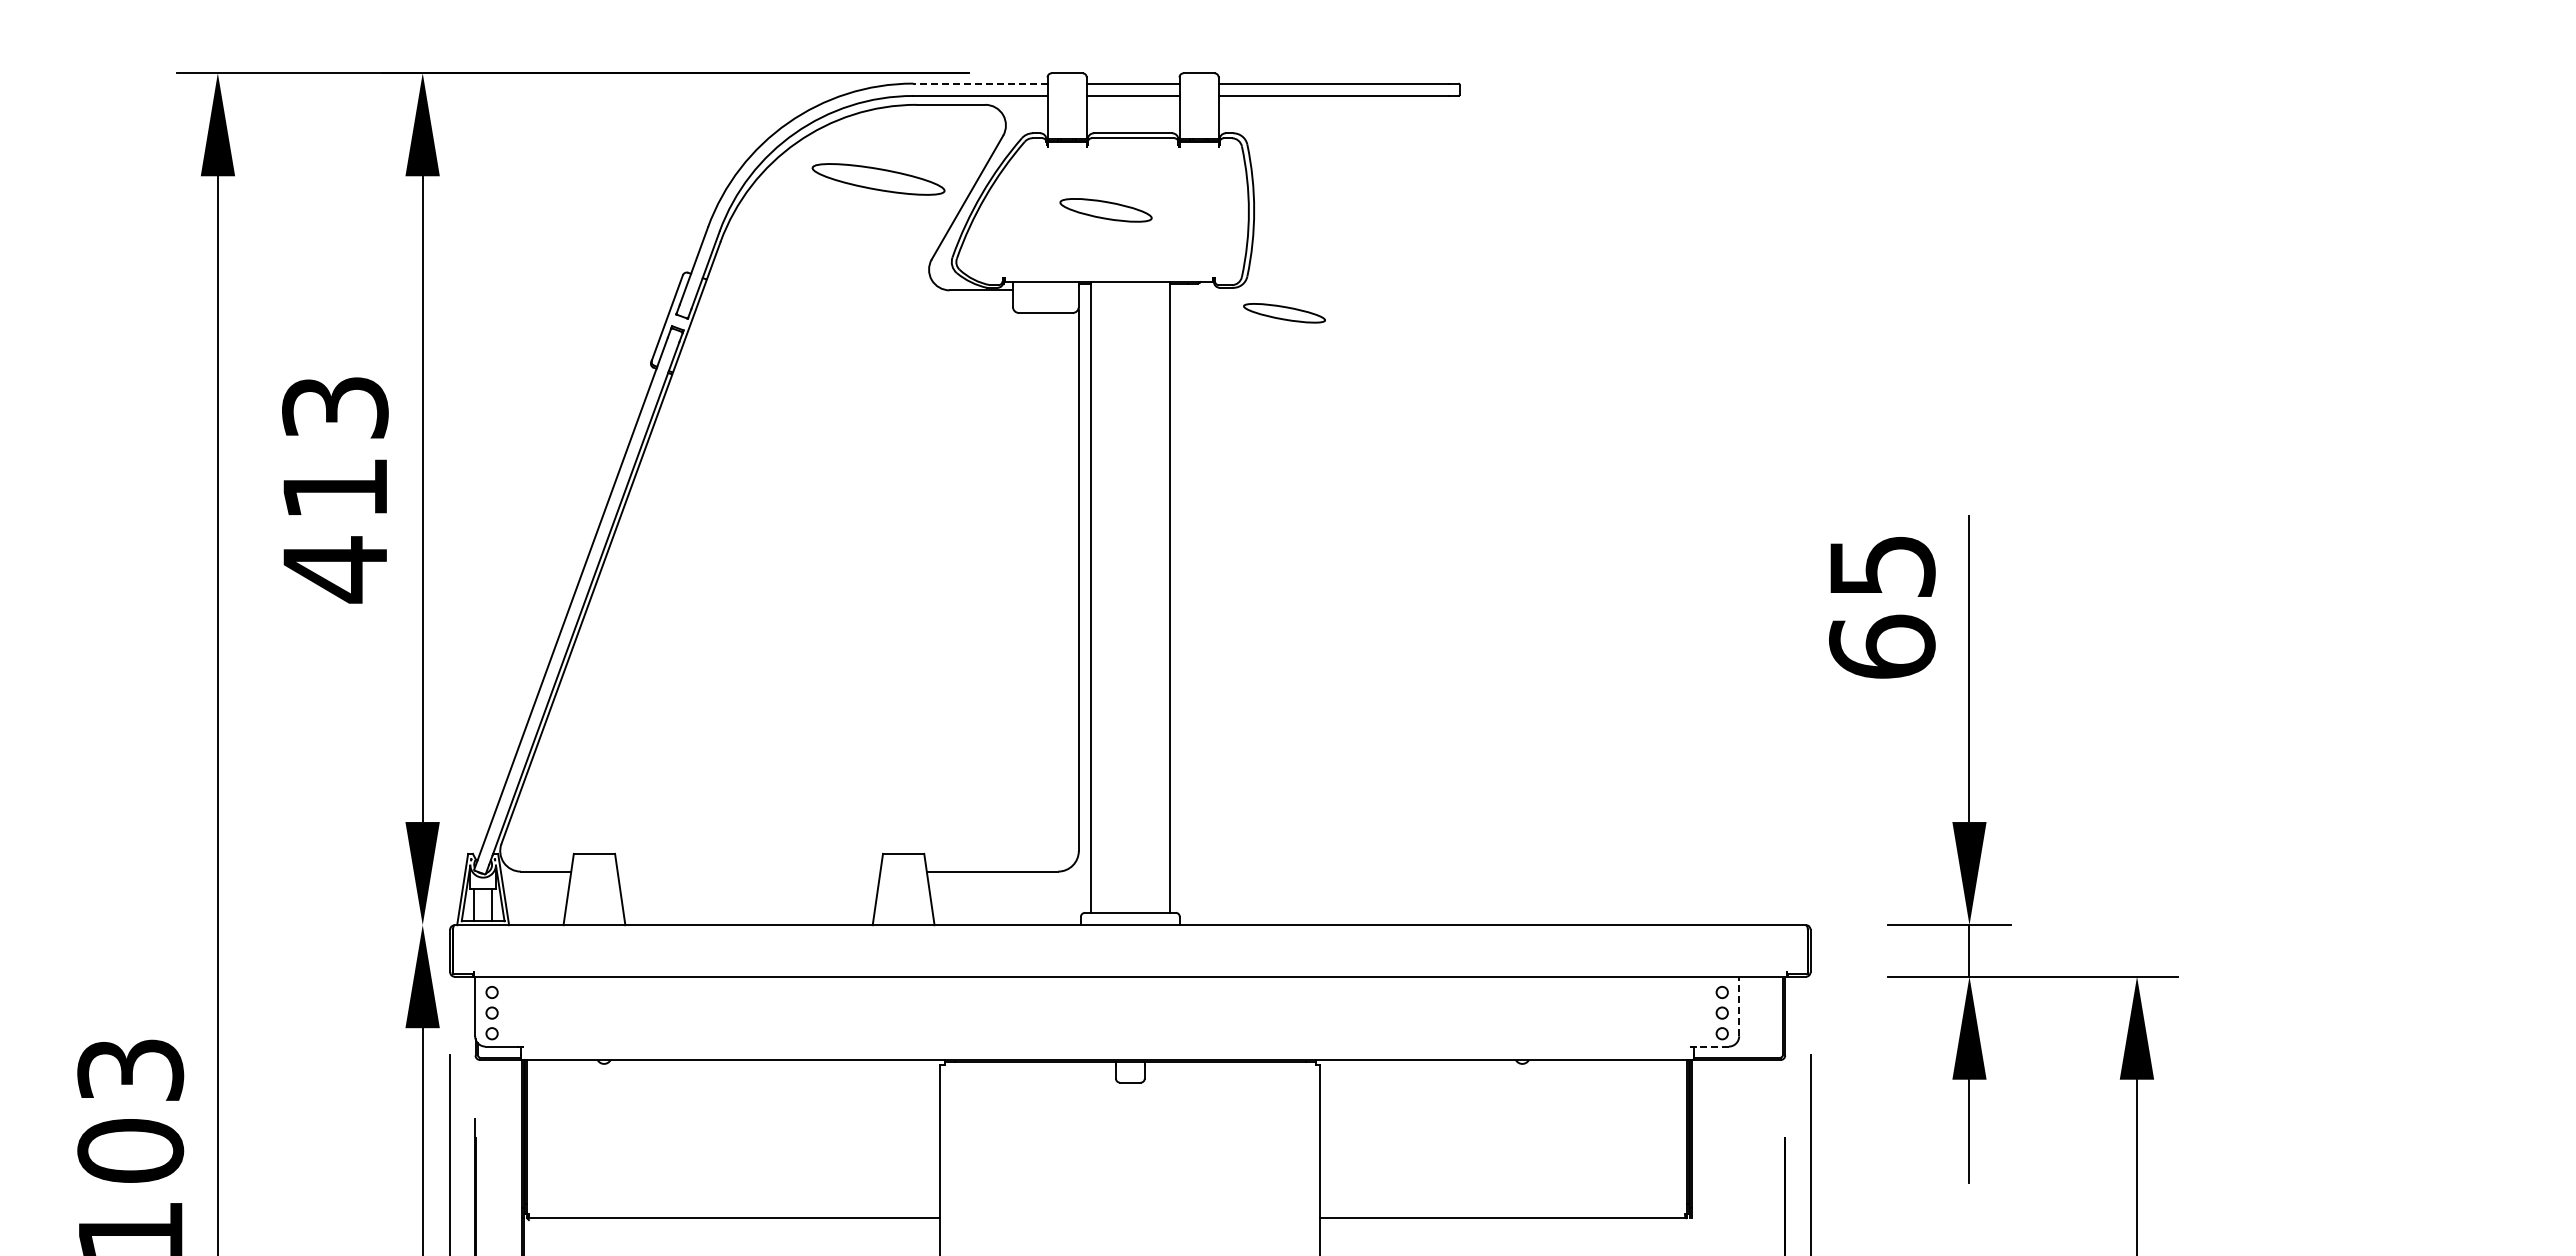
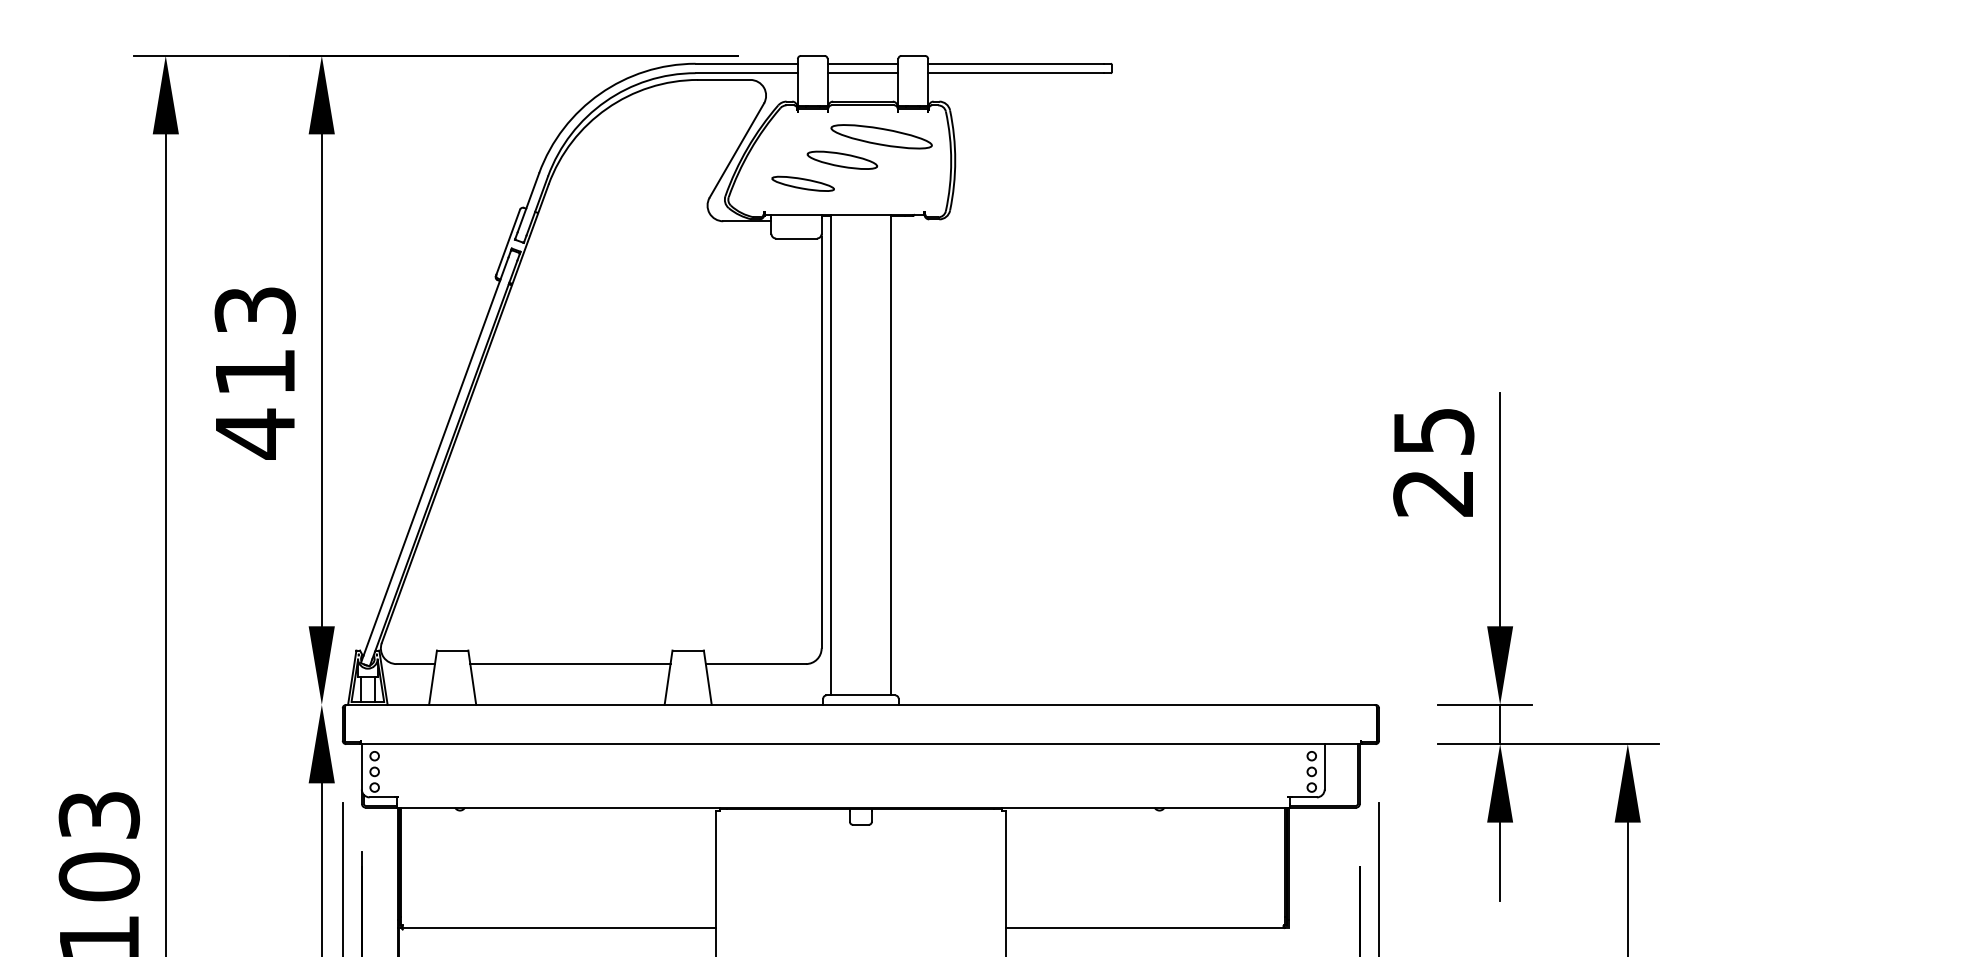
line: (979, 83) -> (745, 63), dashed -> solid
part: (878, 179) -> (881, 136), moved
part: (1284, 313) -> (803, 184), moved
text: (1882, 646) -> (1433, 492), 65 -> 25
line: (748, 871) -> (570, 663), added
line: (1739, 1006) -> (1324, 766), dashed -> solid
line: (1711, 1046) -> (1303, 797), dashed -> solid

